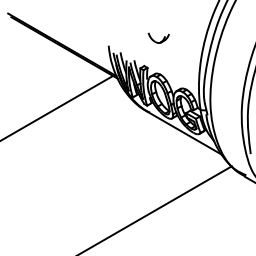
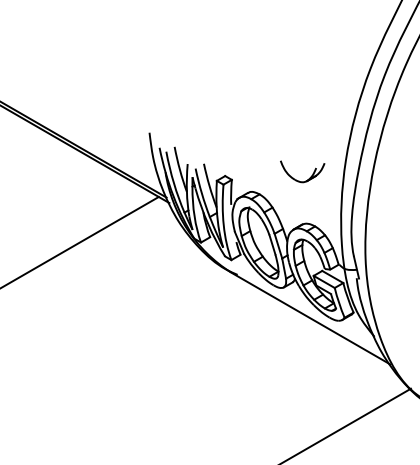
part: (158, 37) -> (301, 170), moved

